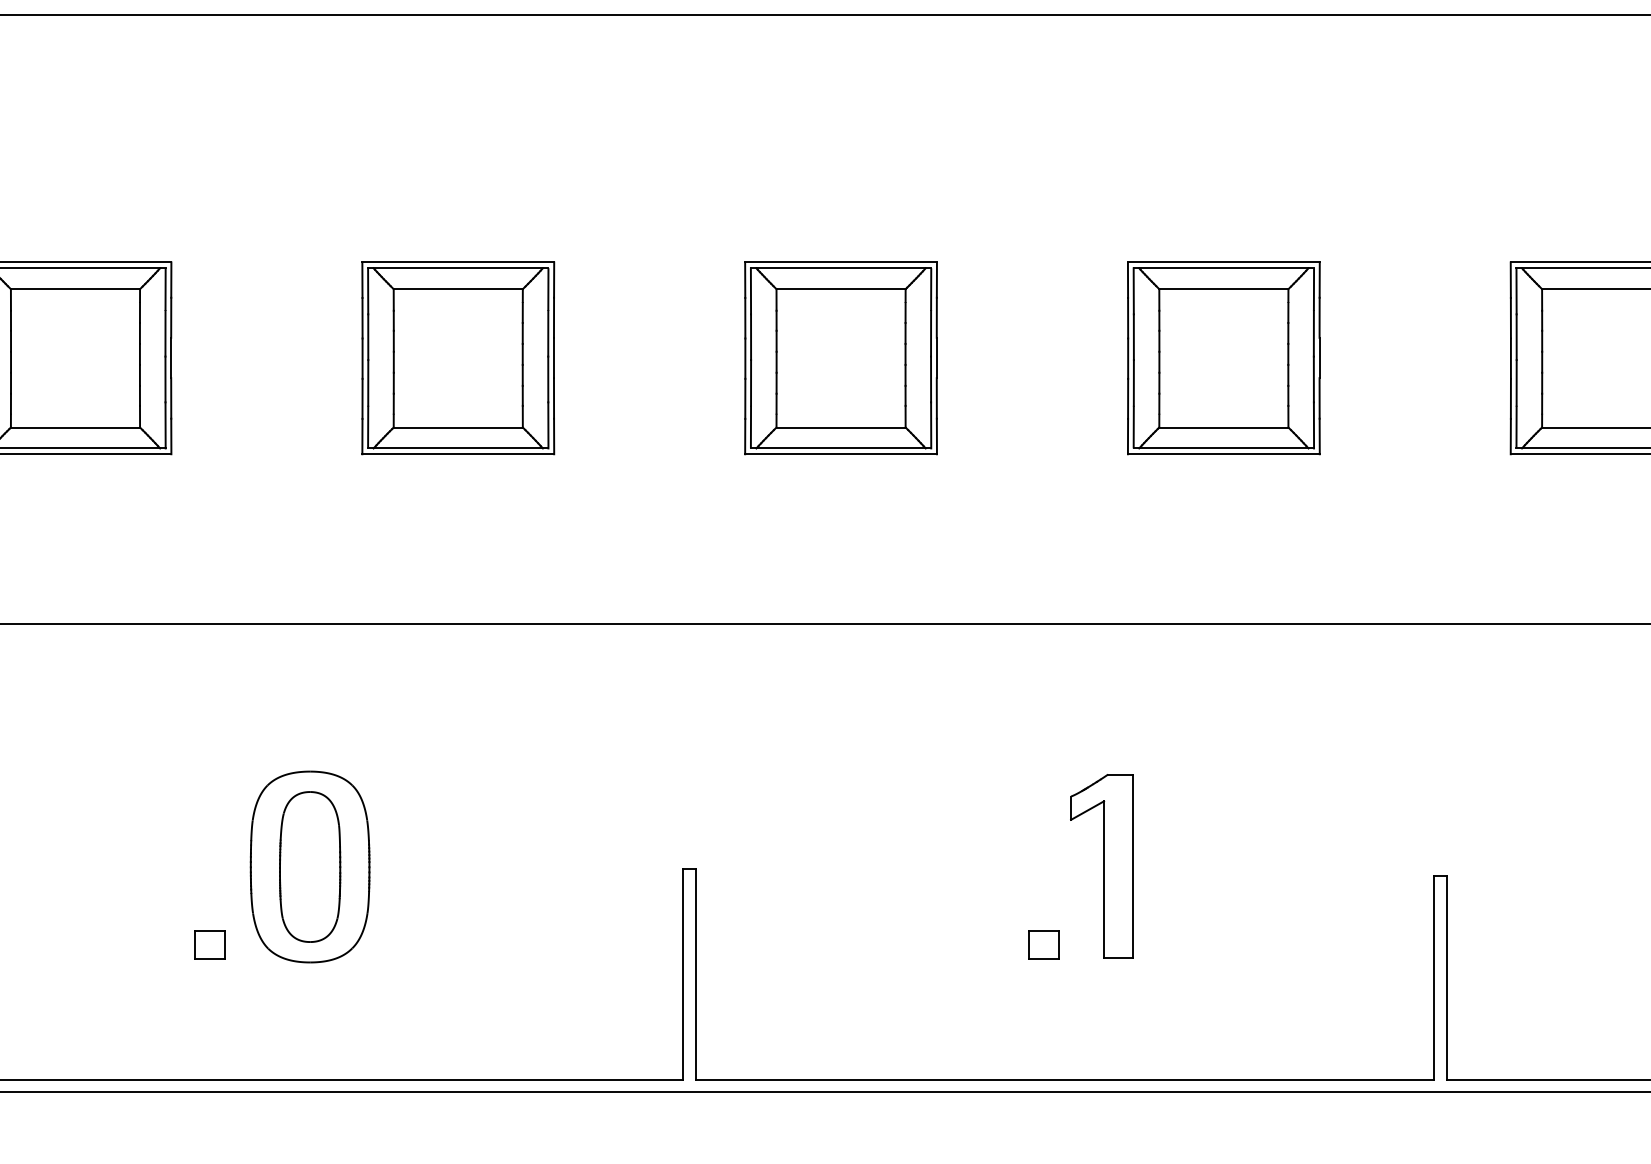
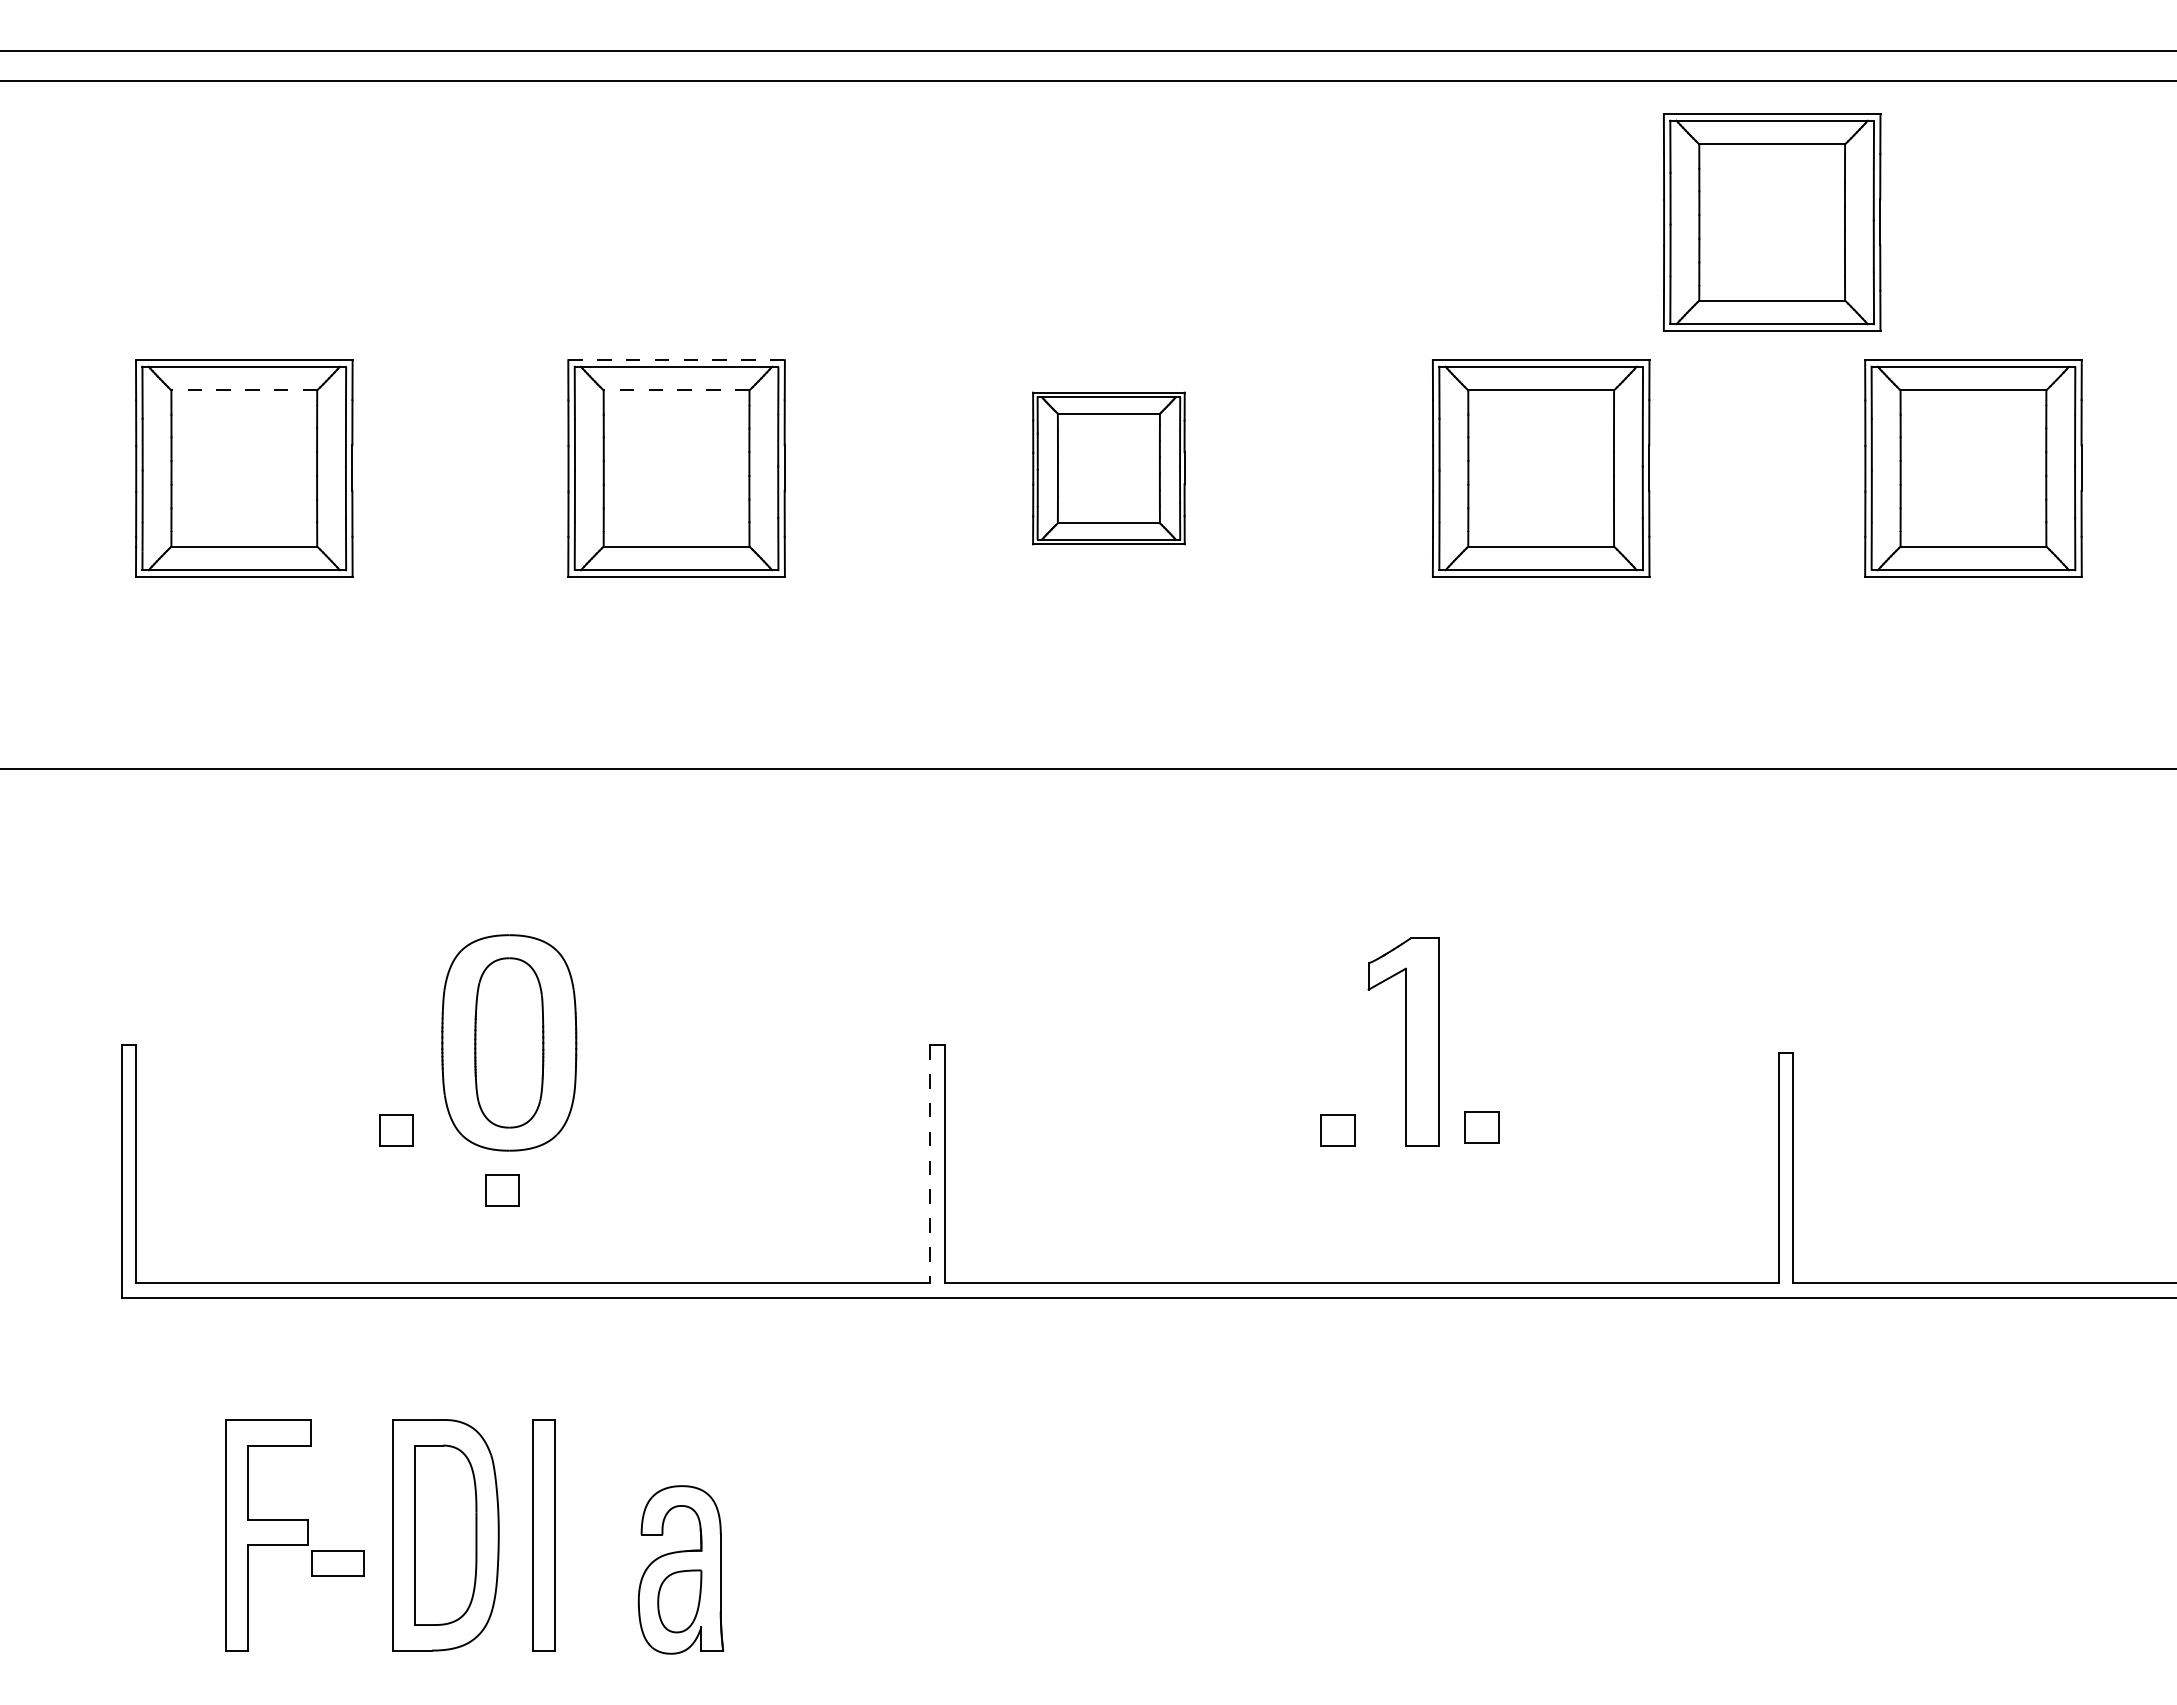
part: (1428, 140) -> (1772, 222), added
line: (459, 262) -> (677, 360), solid -> dashed
line: (75, 289) -> (244, 390), solid -> dashed
line: (458, 289) -> (676, 390), solid -> dashed
part: (840, 358) -> (1108, 468), size x0.7
part: (1171, 941) -> (1481, 1127), added
line: (683, 974) -> (930, 1164), solid -> dashed
part: (304, 997) -> (502, 1190), added

